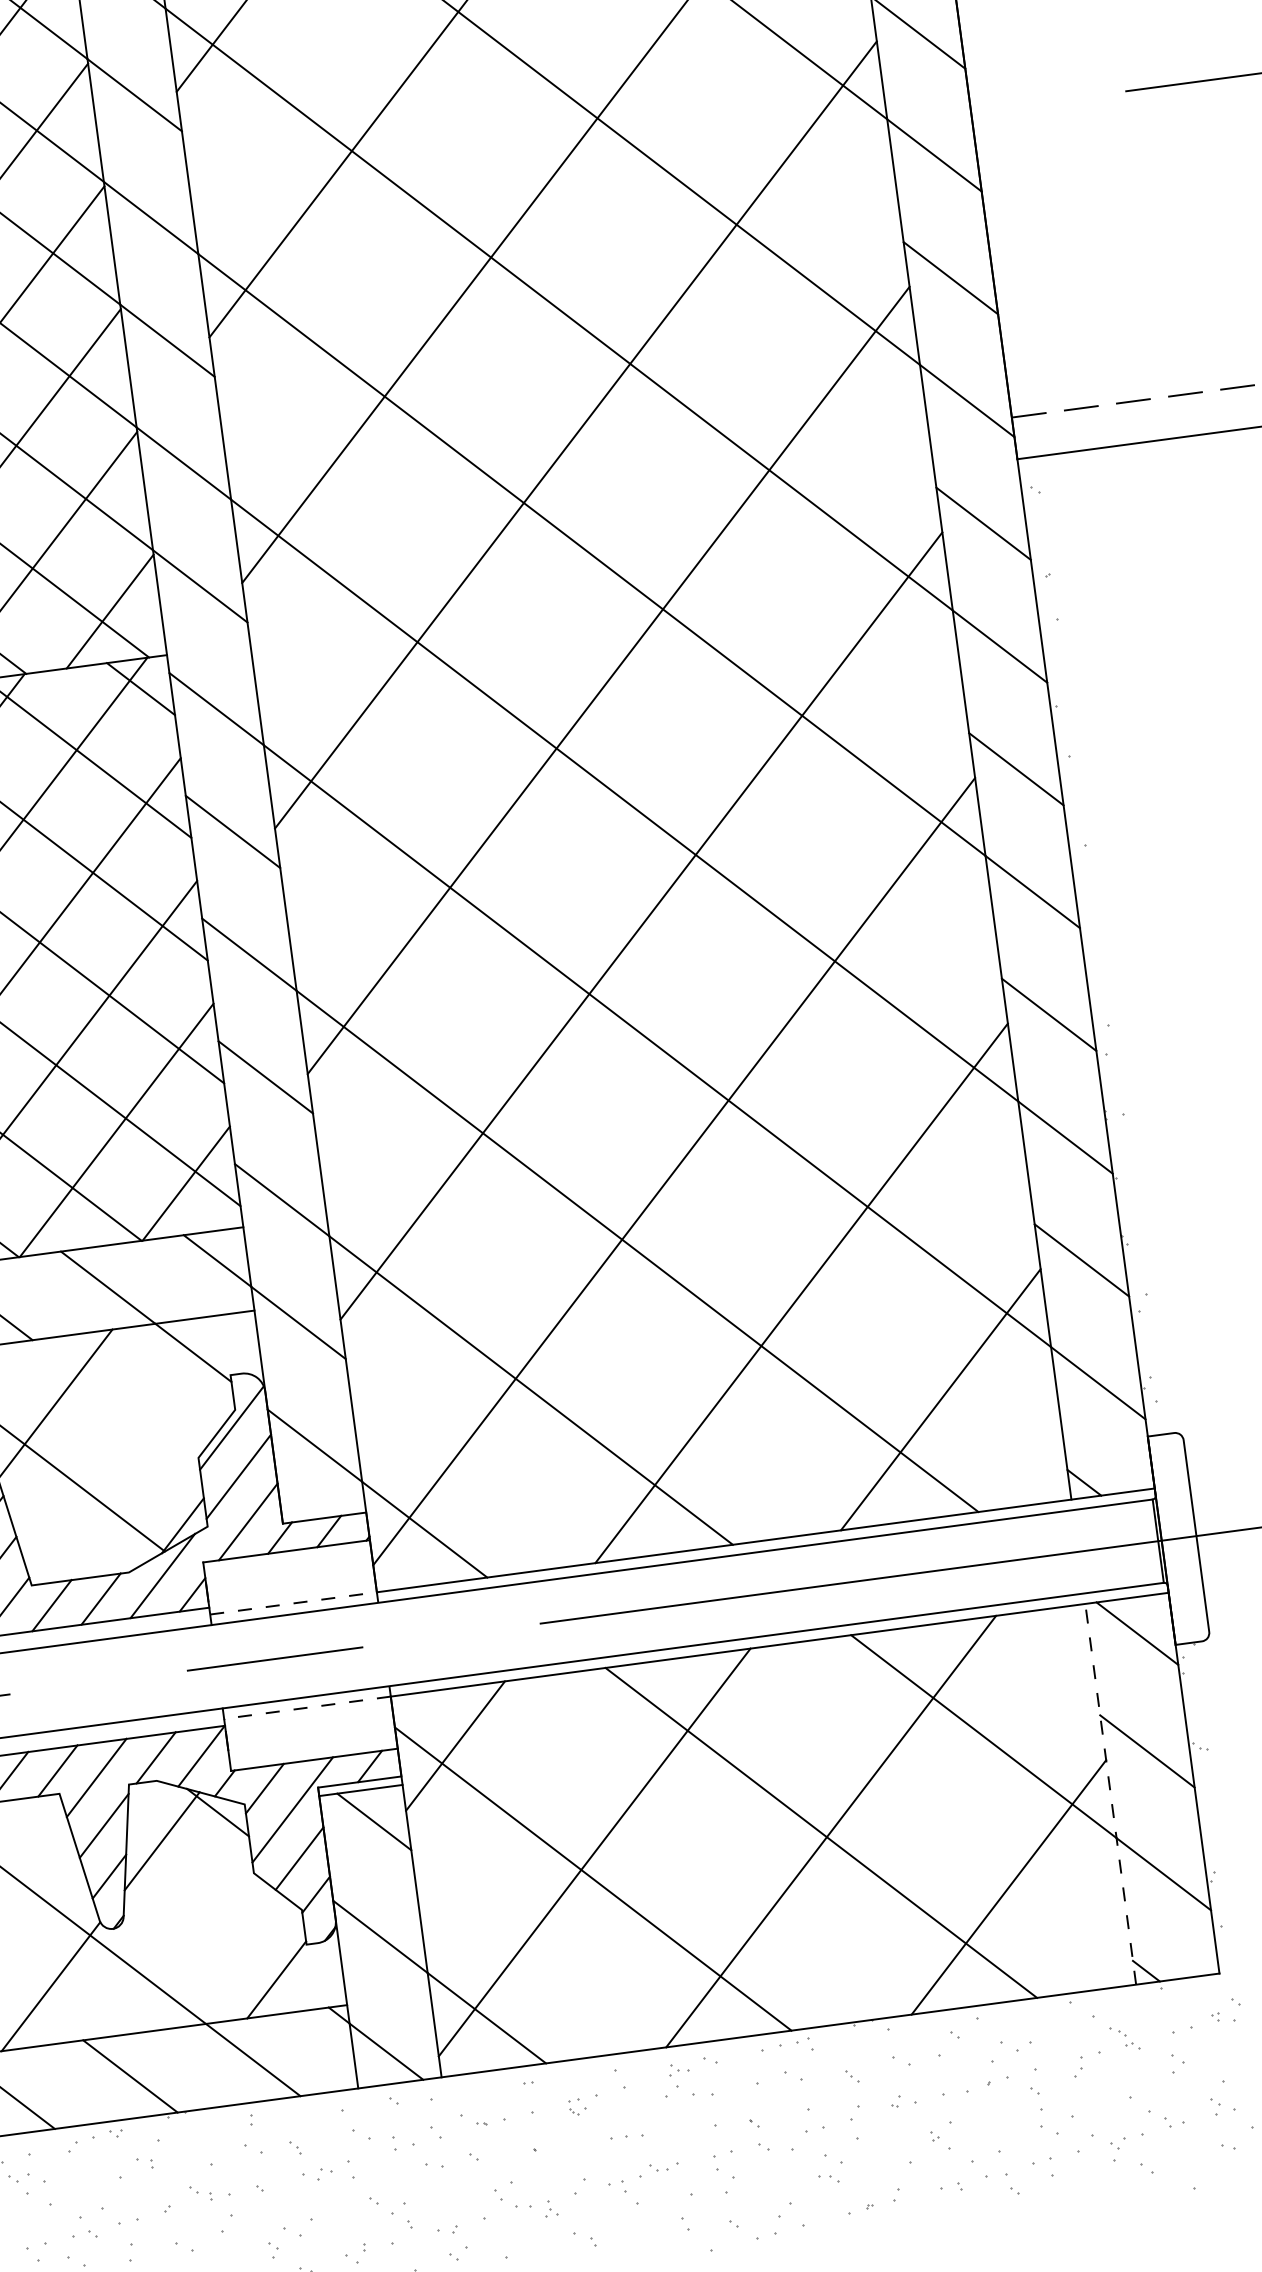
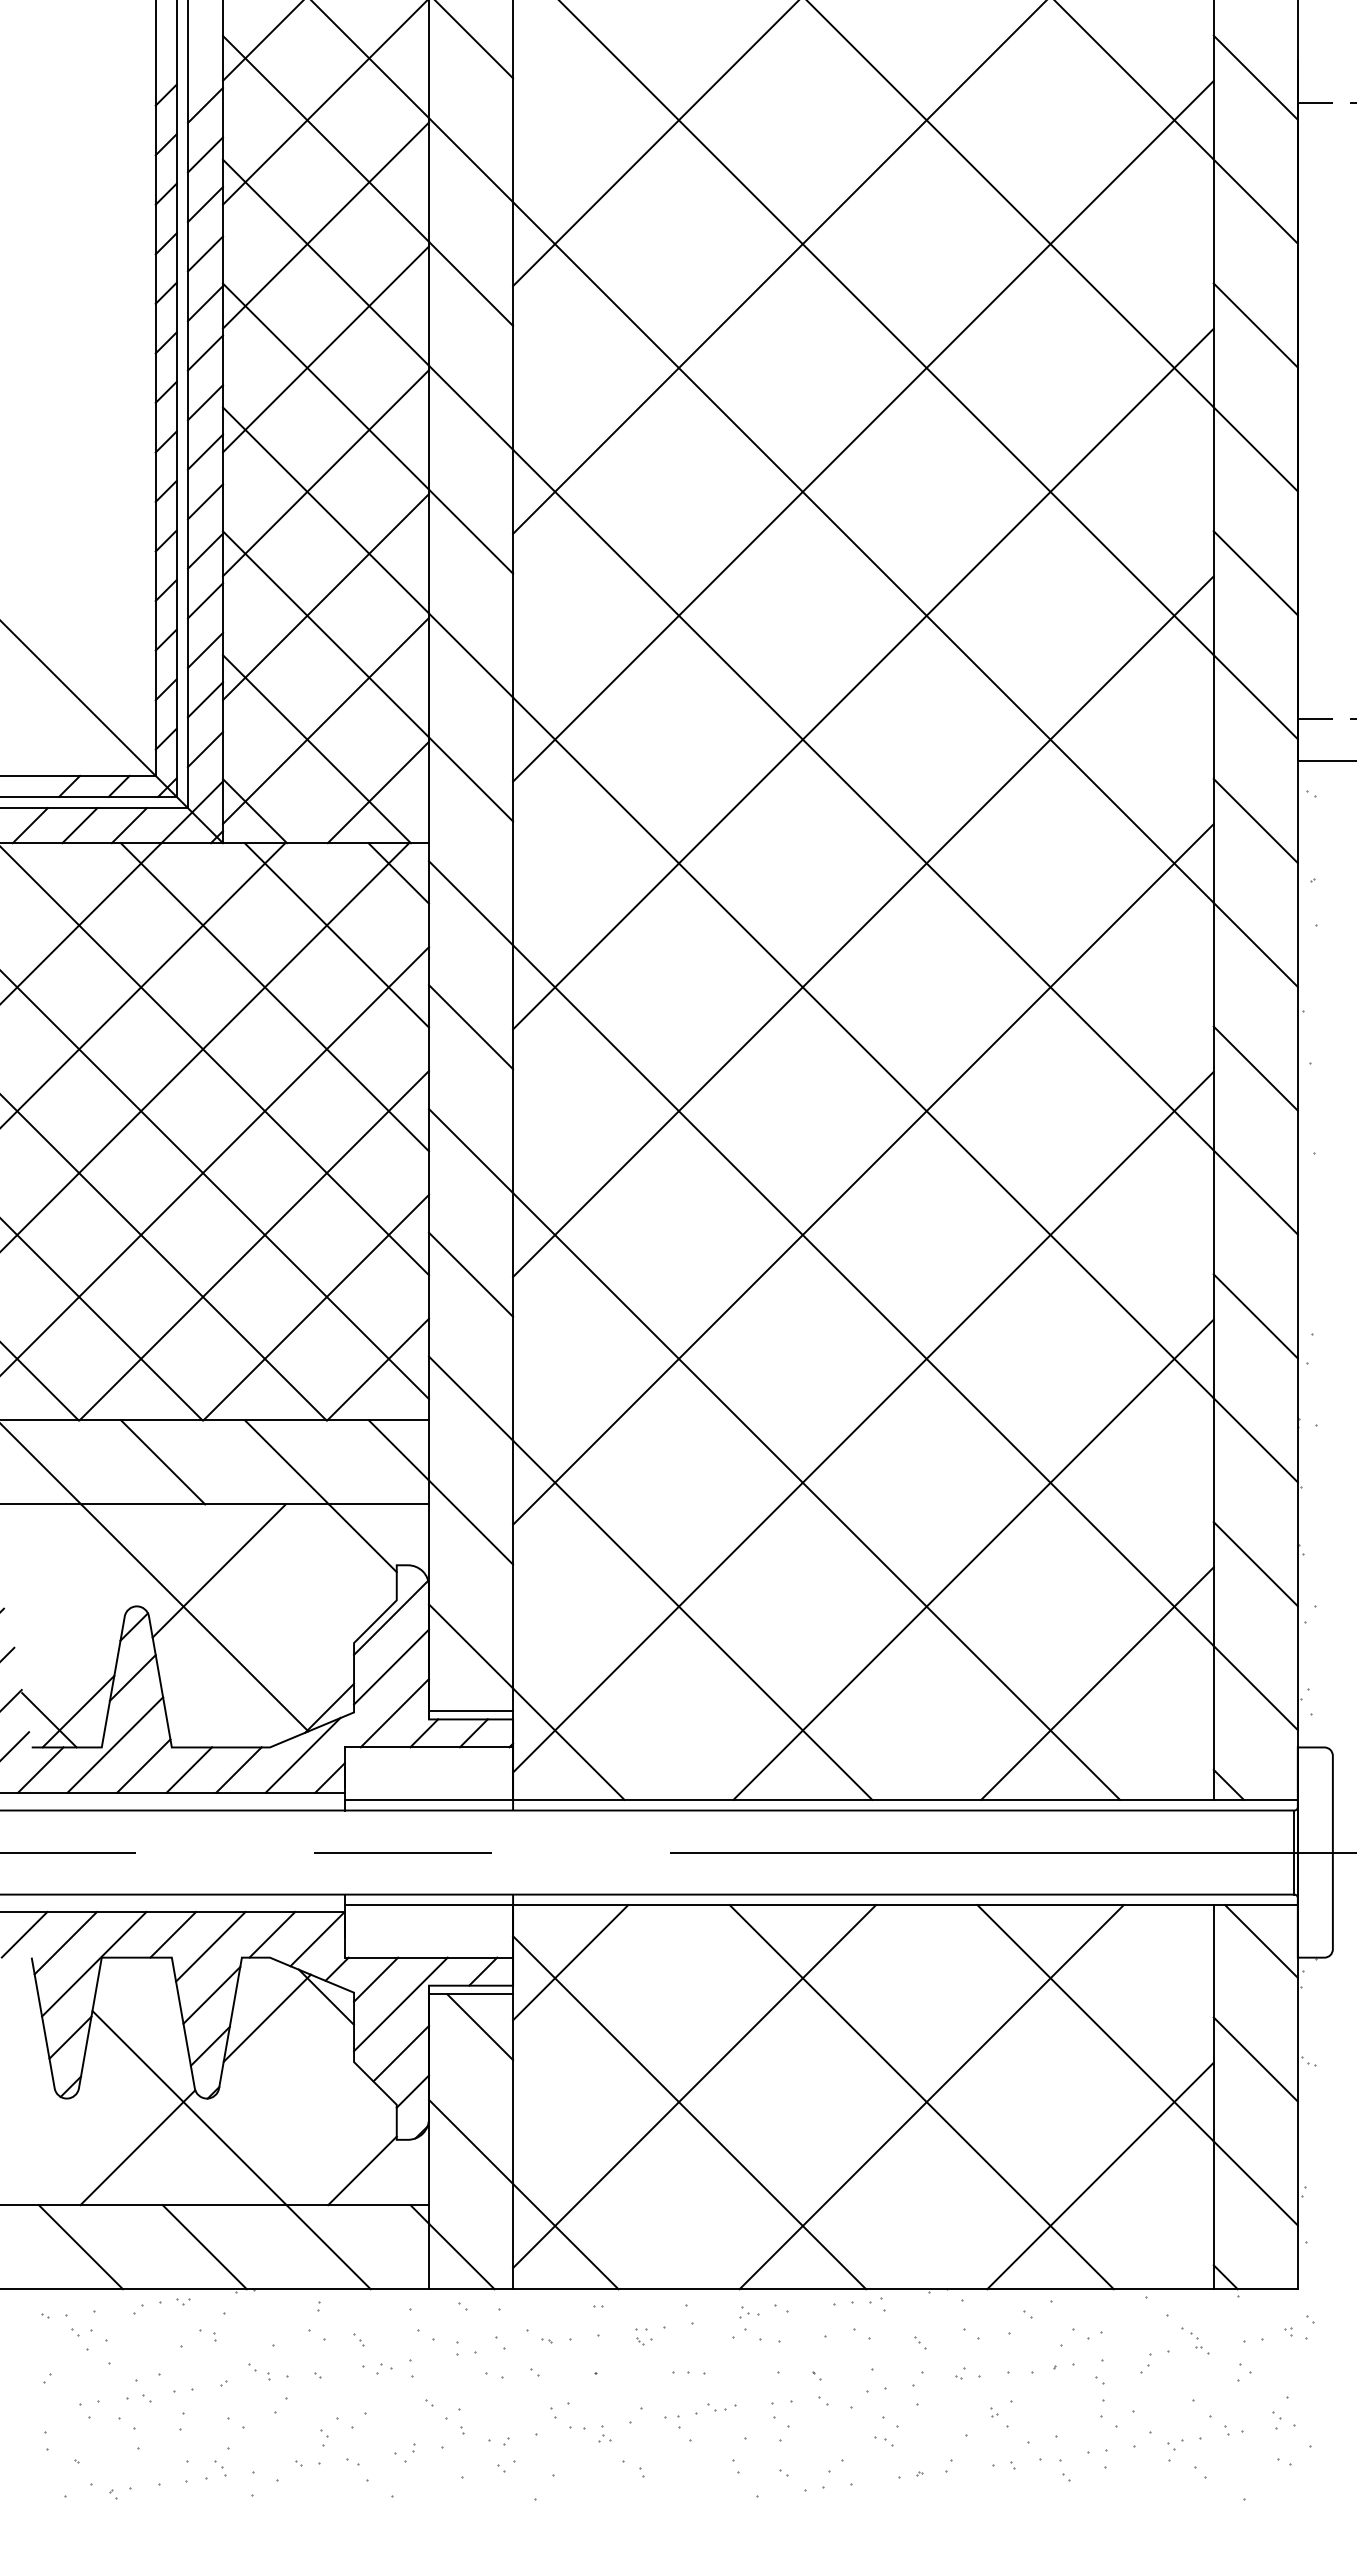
line: (323, 1509) -> (471, 1710), added
line: (294, 1602) -> (429, 1799), dashed -> solid
line: (307, 1708) -> (428, 1905), dashed -> solid
line: (1110, 1793) -> (1213, 2096), dashed -> solid

